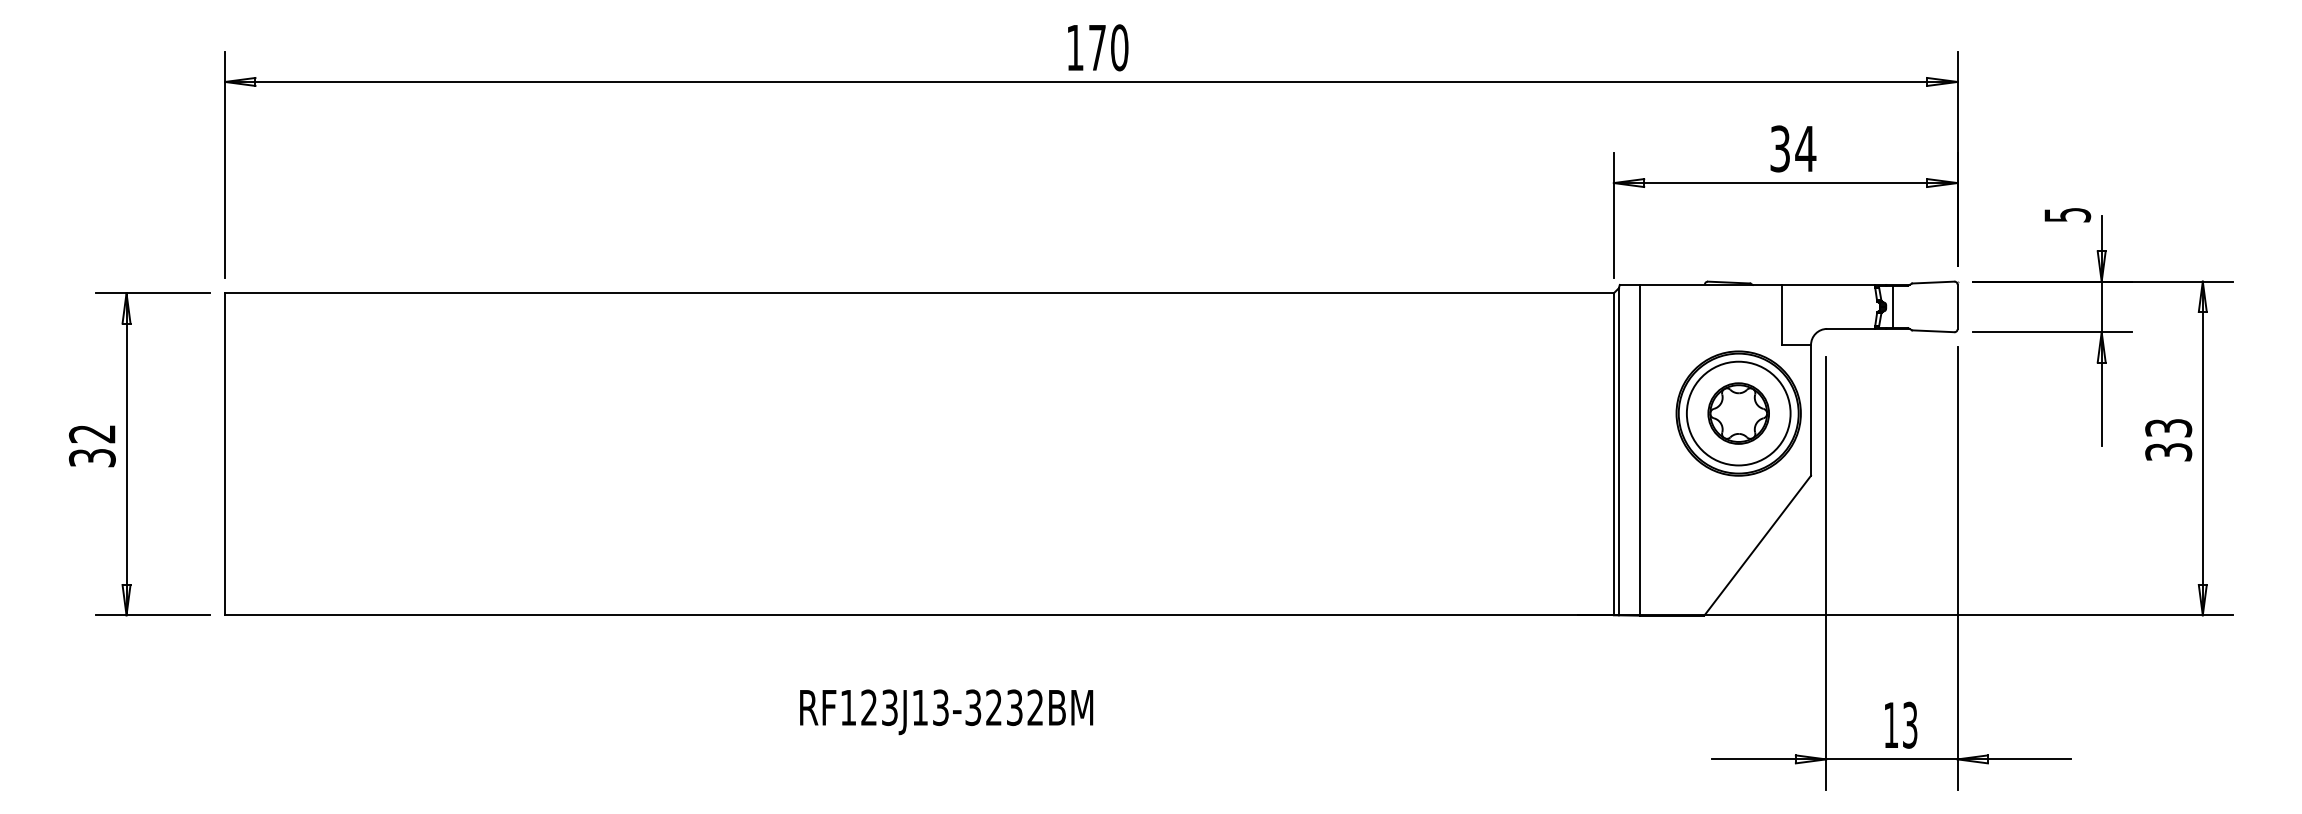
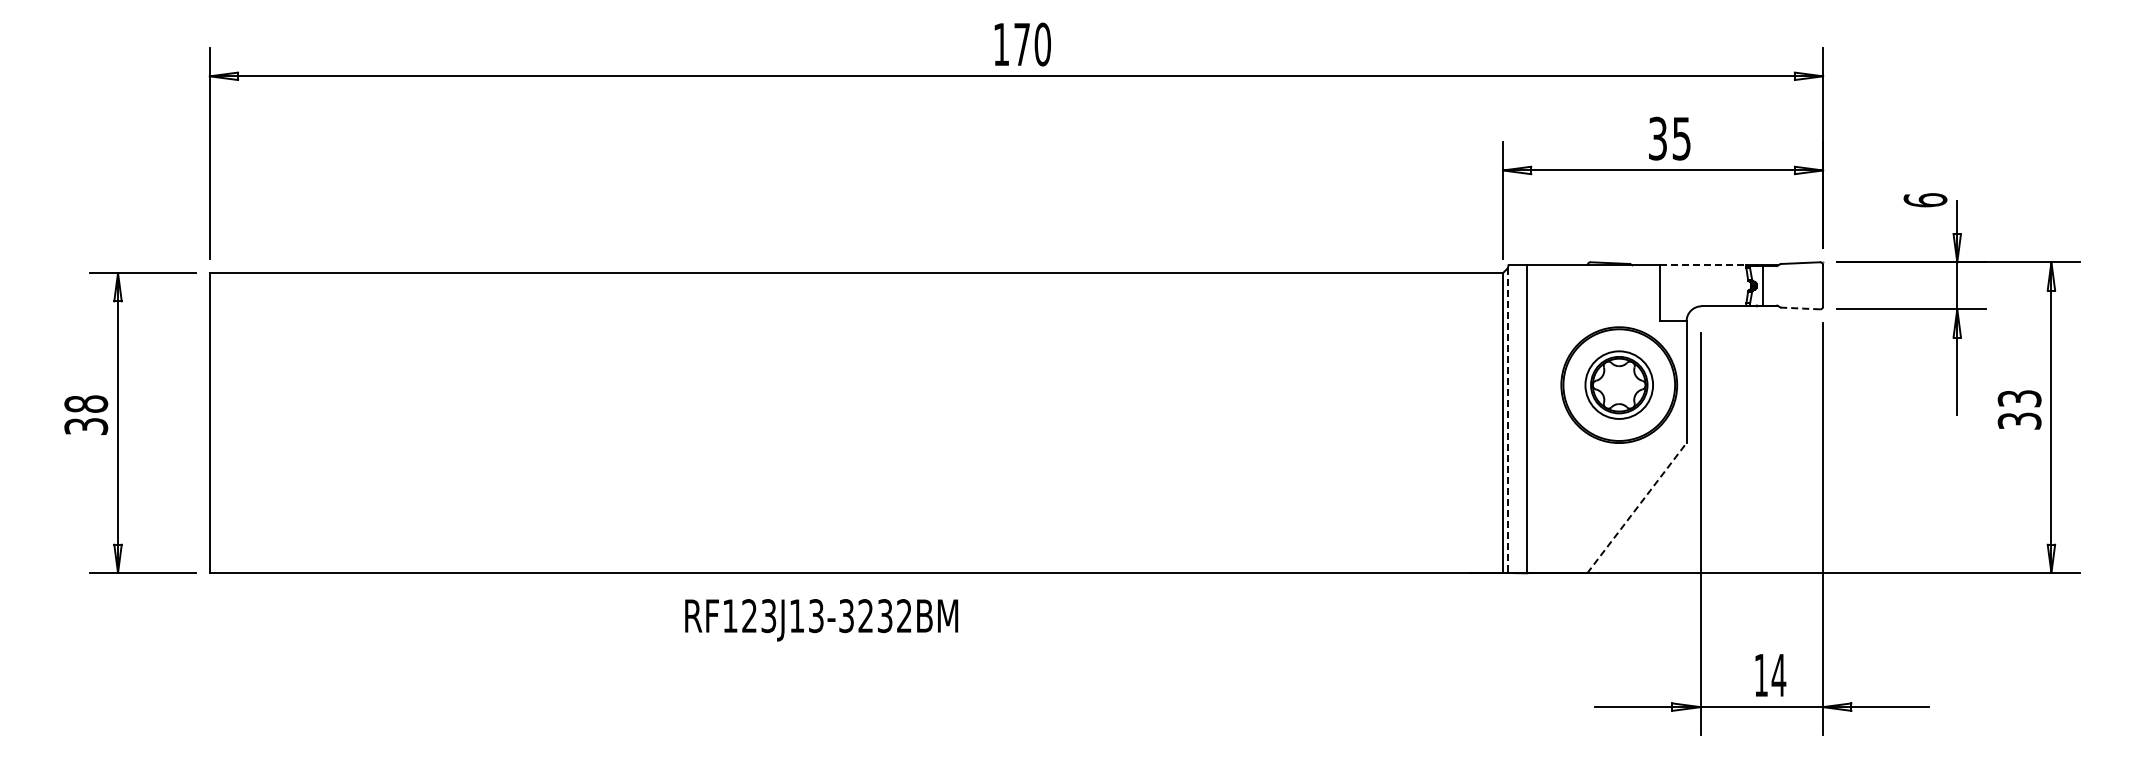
text: (1805, 148) -> (1681, 138), 34 -> 35
text: (2067, 215) -> (1925, 200), 5 -> 6
line: (1829, 285) -> (1703, 265), solid -> dashed
line: (1933, 331) -> (1800, 308), solid -> dashed
circle: (1737, 412) -> (1618, 384), size x0.7
text: (92, 433) -> (86, 403), 32 -> 38
line: (1618, 452) -> (1507, 421), solid -> dashed
line: (1757, 546) -> (1636, 508), solid -> dashed
text: (946, 712) -> (821, 620), moved
text: (1909, 725) -> (1778, 675), 13 -> 14

